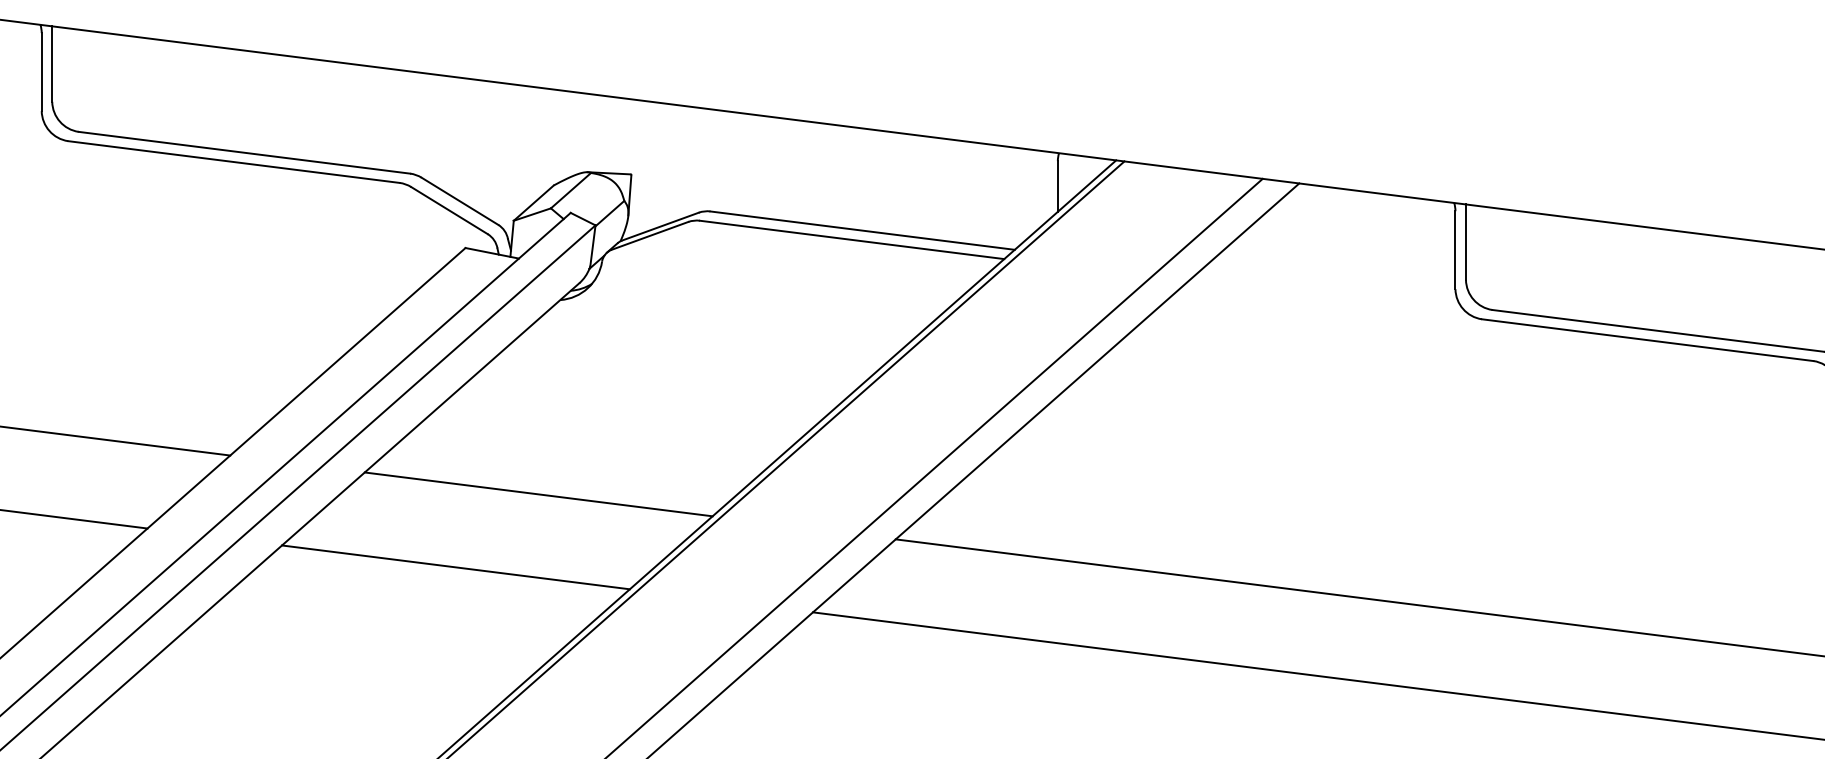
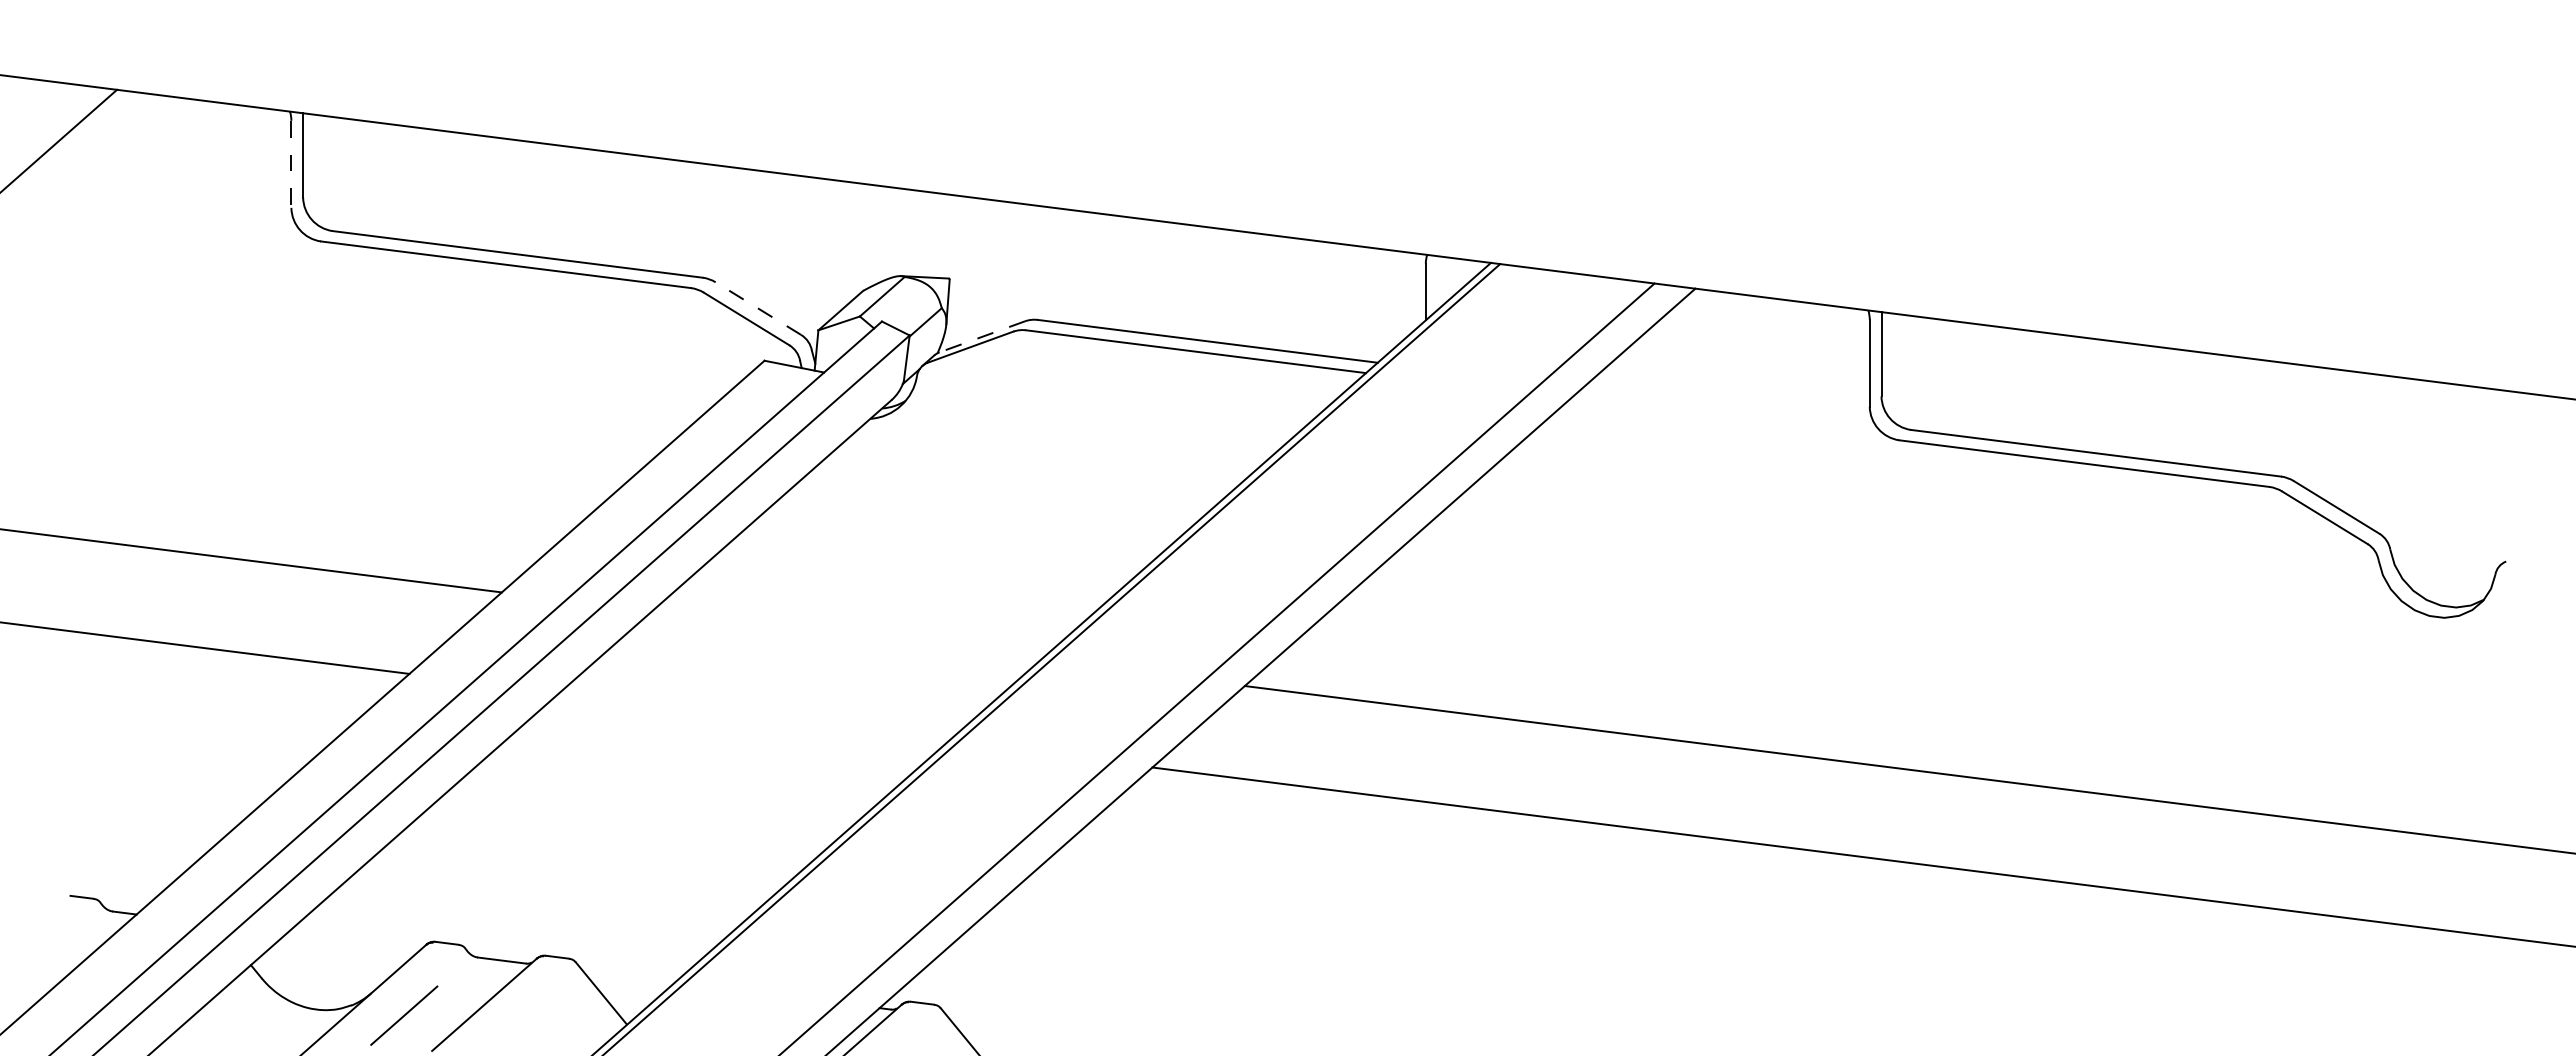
line: (41, 72) -> (291, 164), solid -> dashed
line: (459, 201) -> (757, 308), solid -> dashed
line: (659, 227) -> (981, 337), solid -> dashed
line: (538, 494) -> (846, 635), removed
line: (455, 566) -> (753, 716), removed

